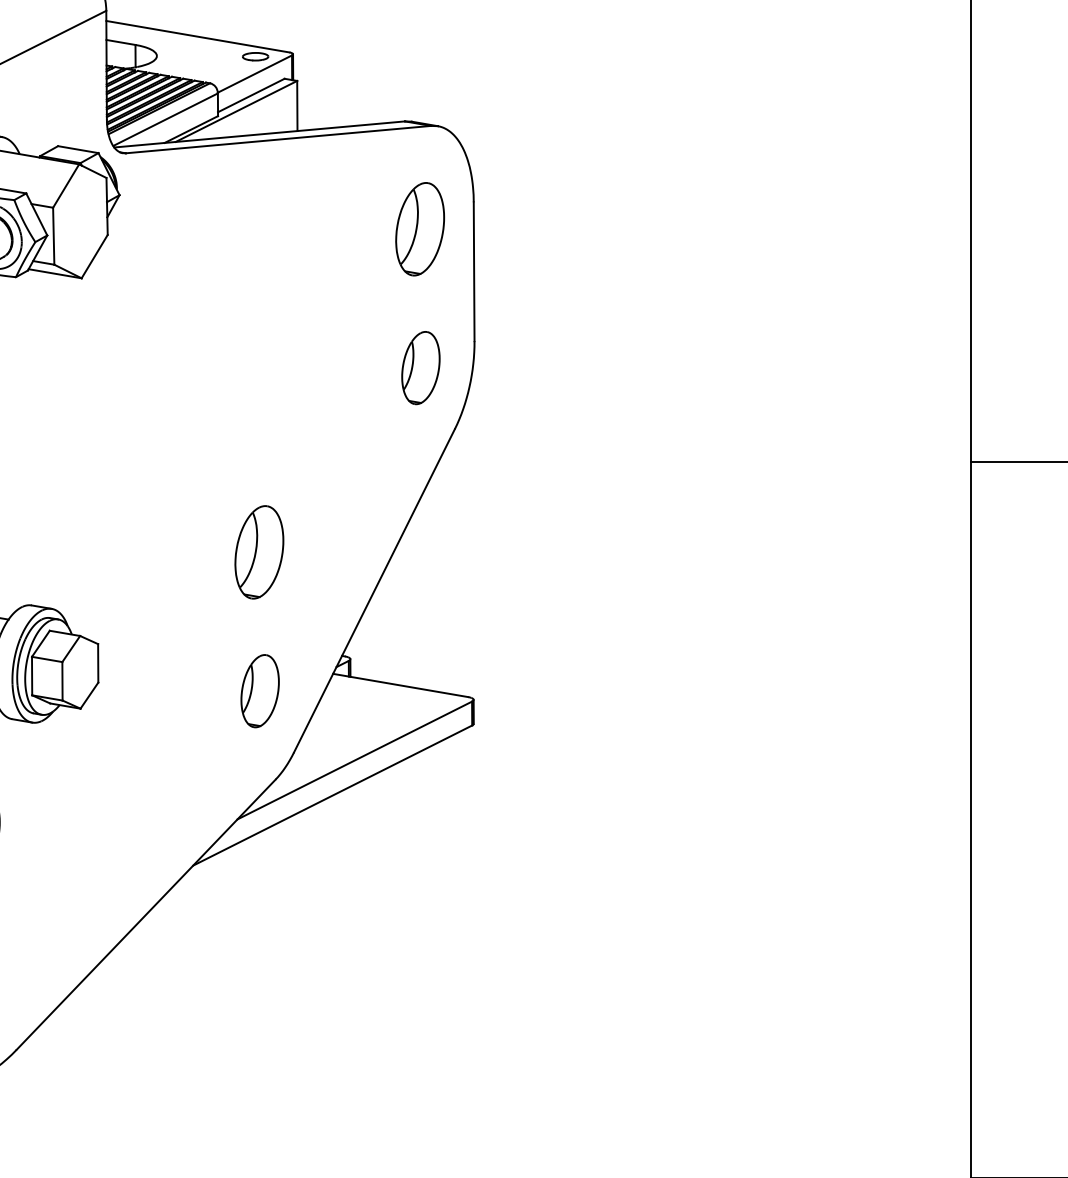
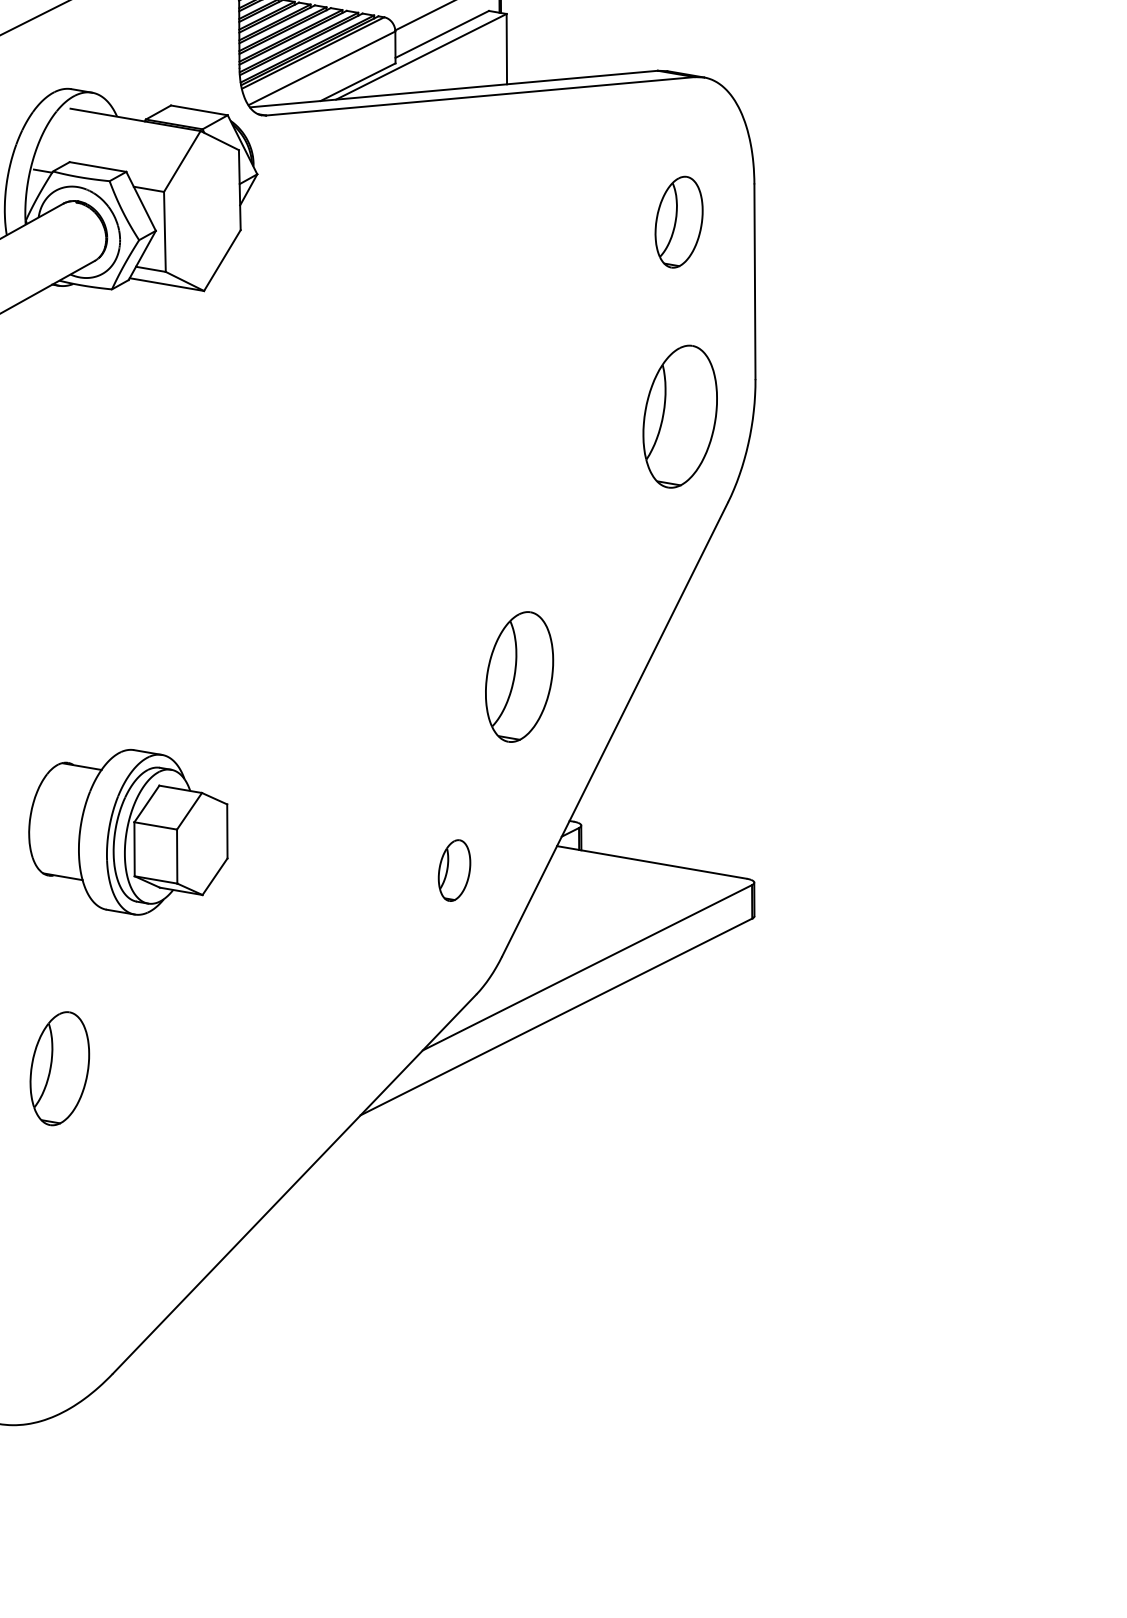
part: (419, 229) -> (678, 222), size x0.7
part: (420, 368) -> (679, 417), size x1.4
part: (259, 552) -> (519, 677), moved
part: (259, 691) -> (453, 870), size x0.6

